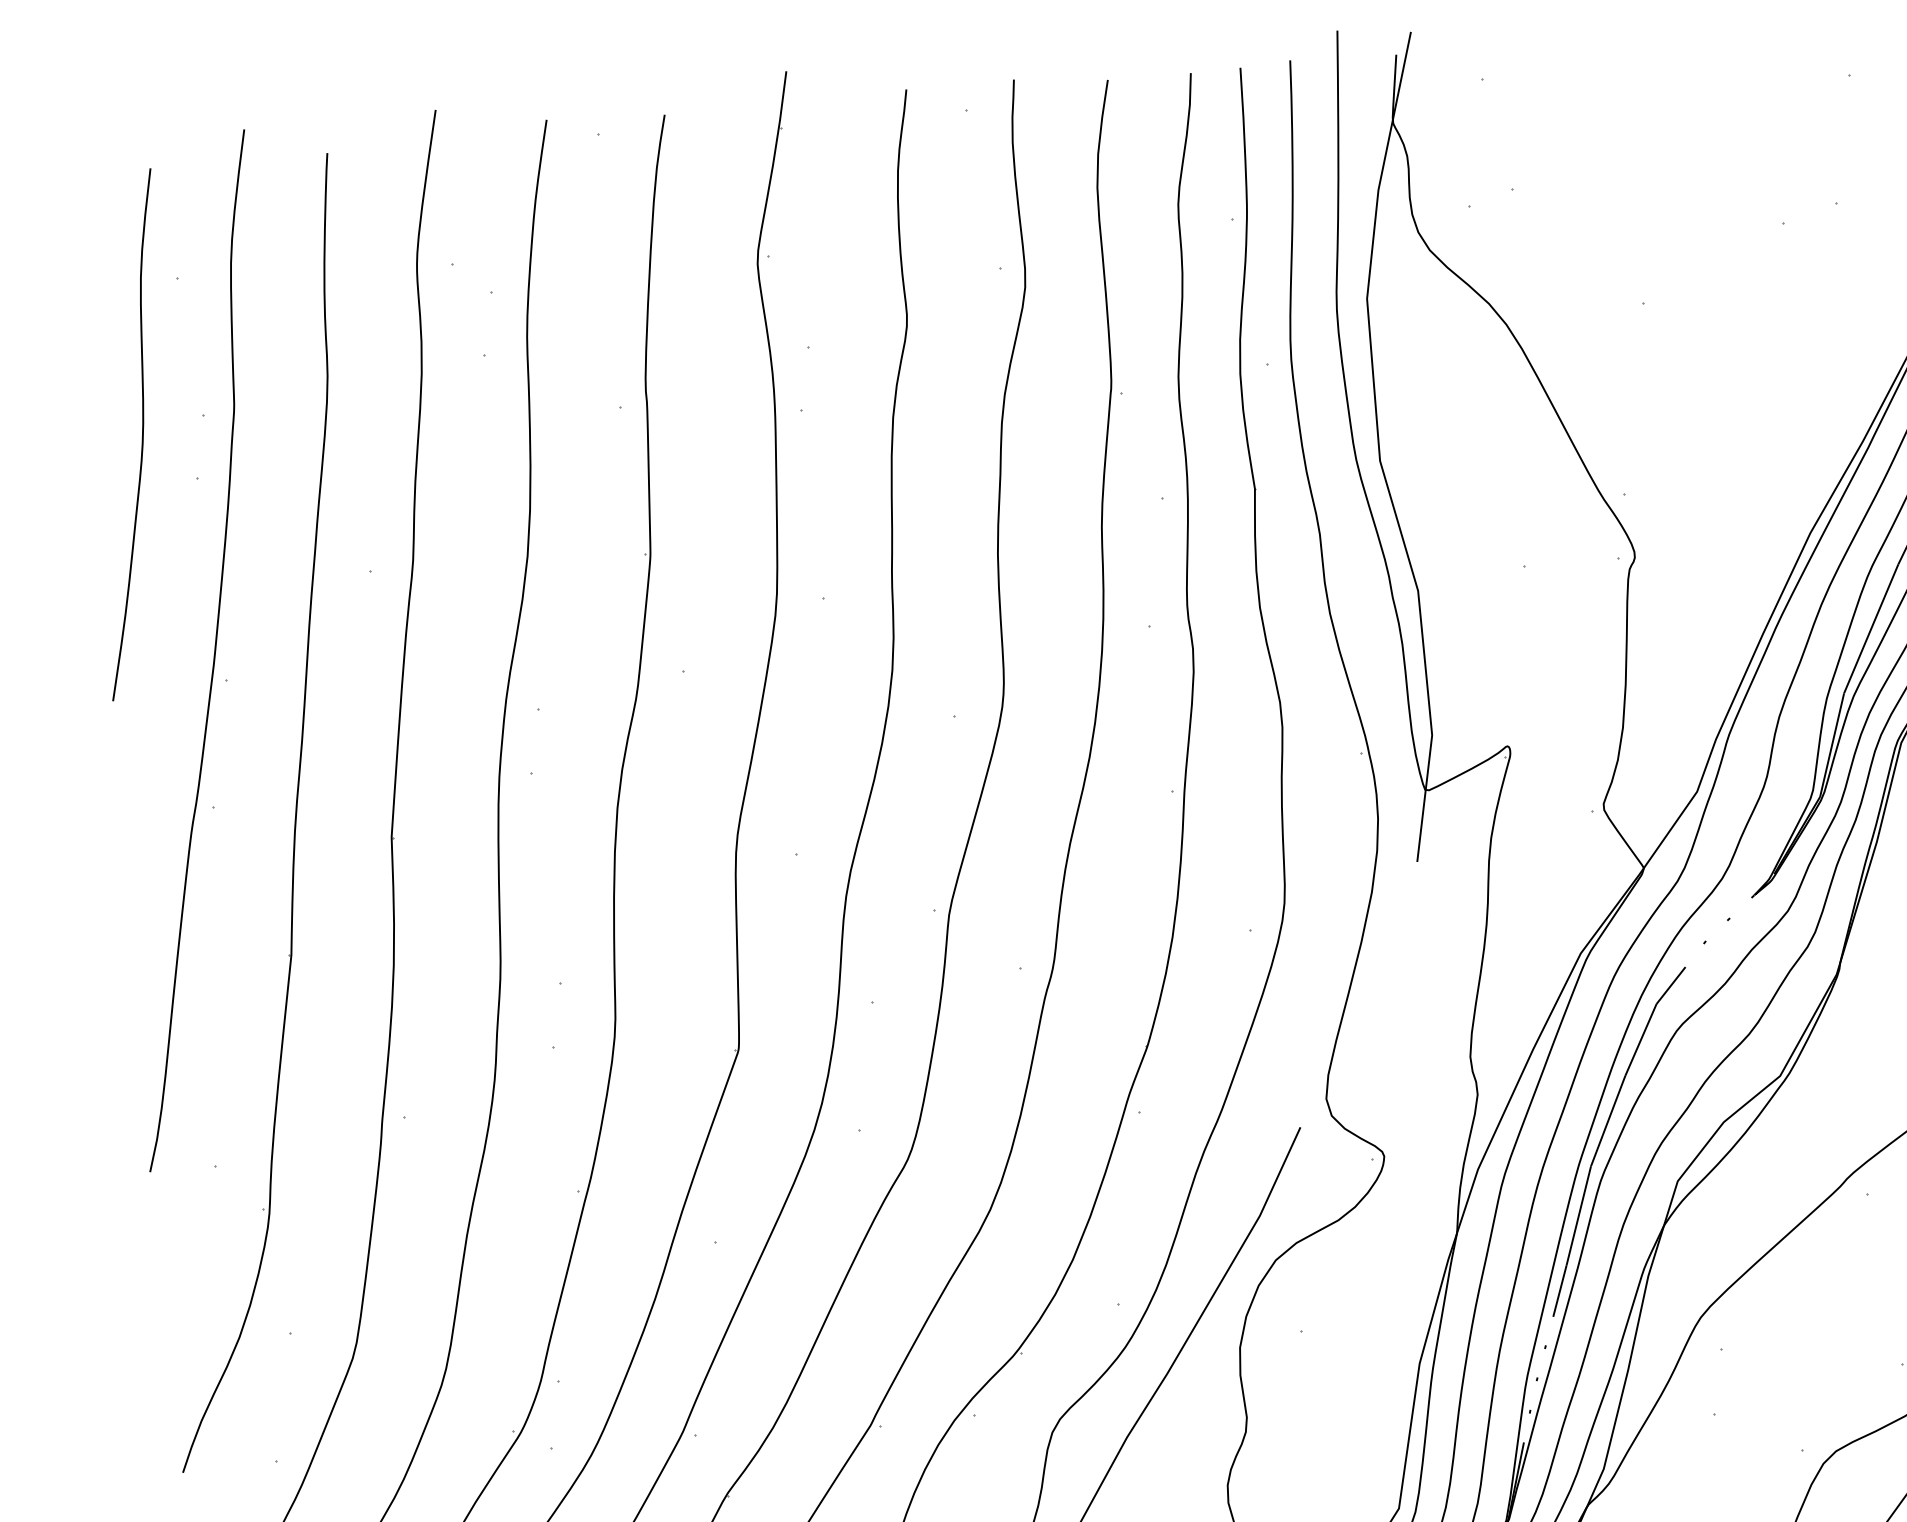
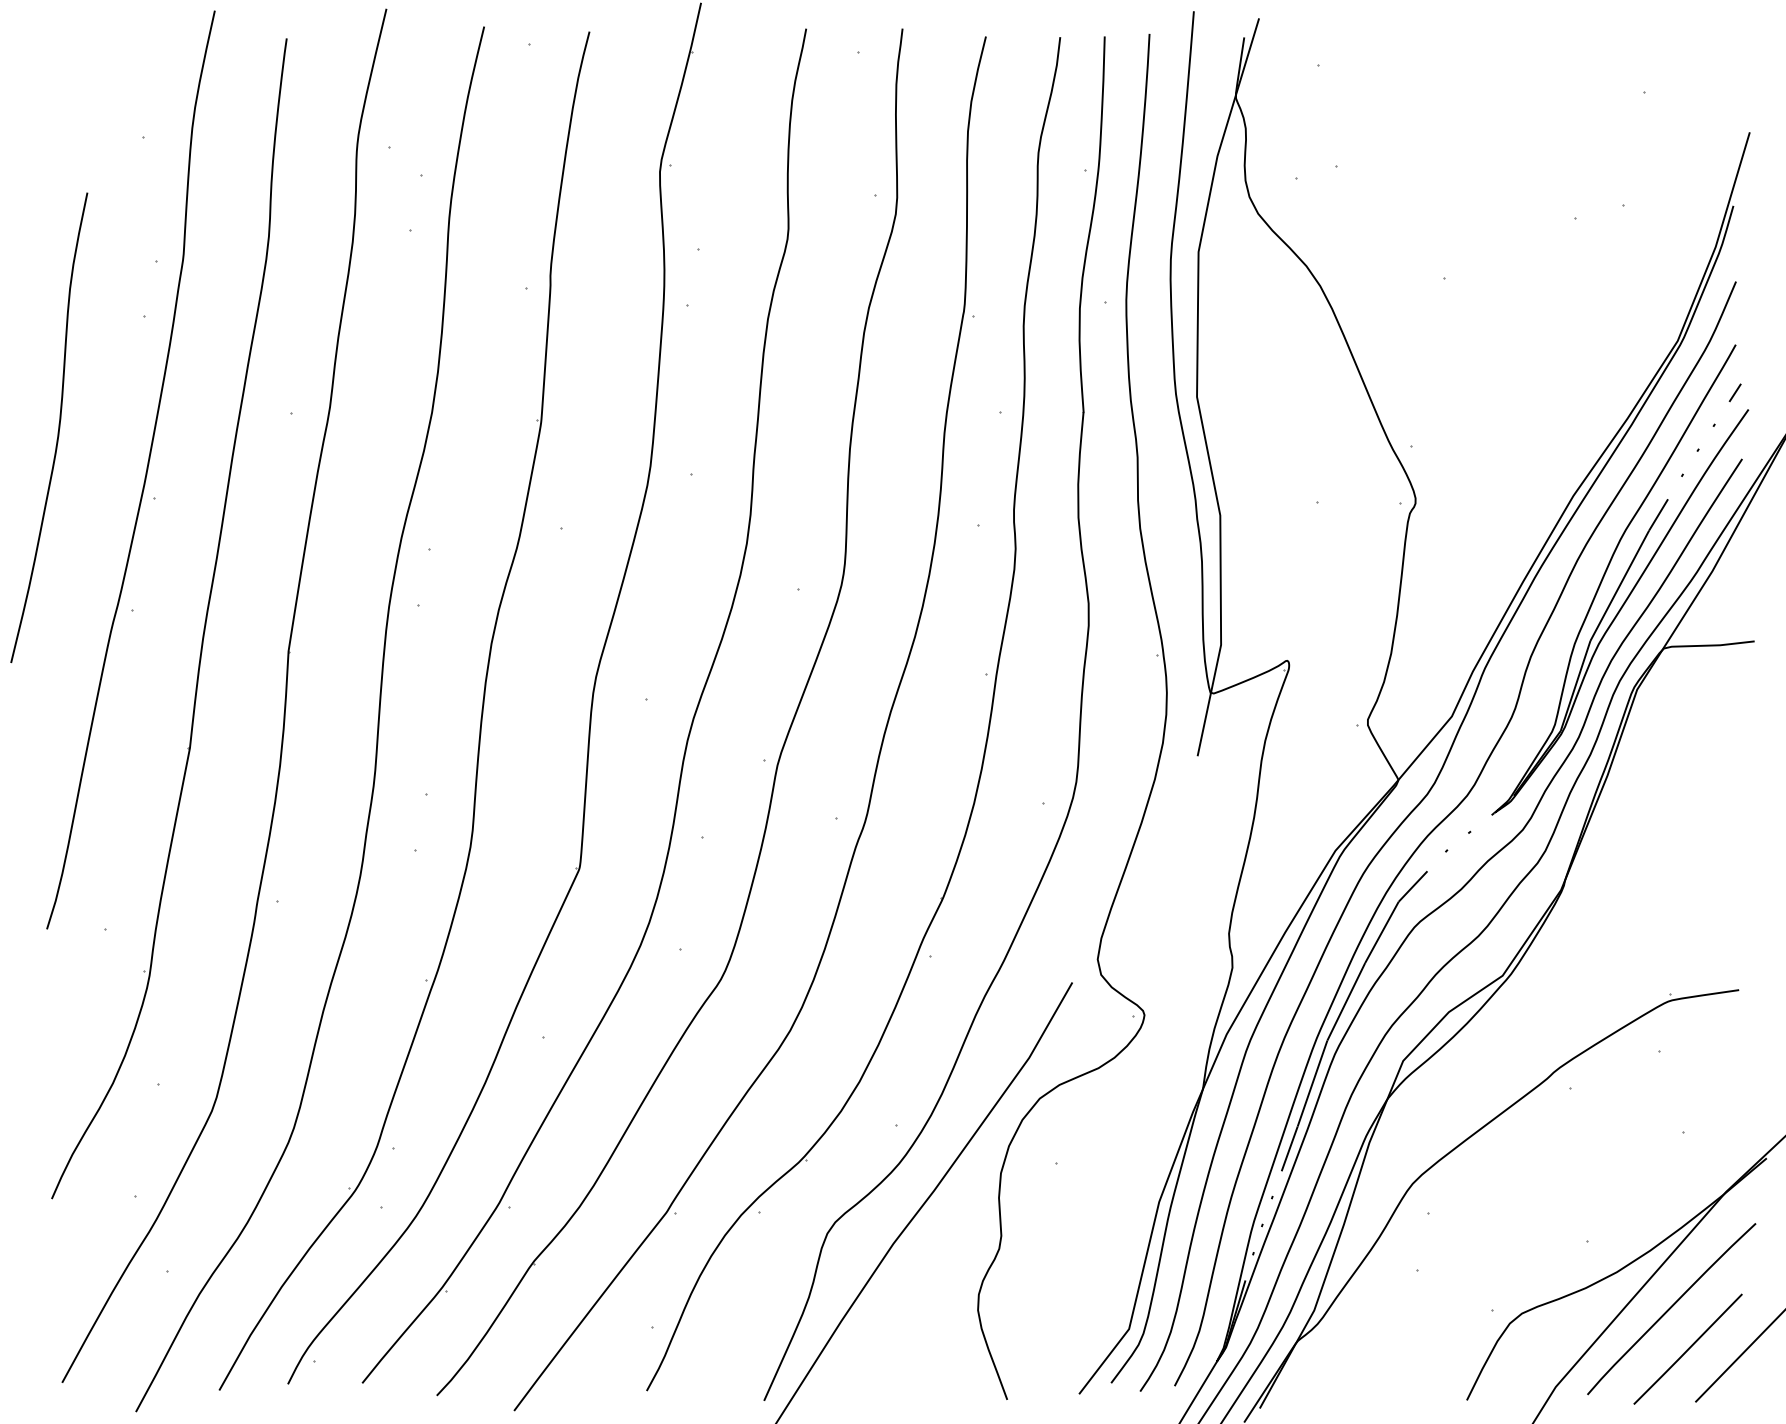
curve: (141, 438) -> (57, 431), moved

